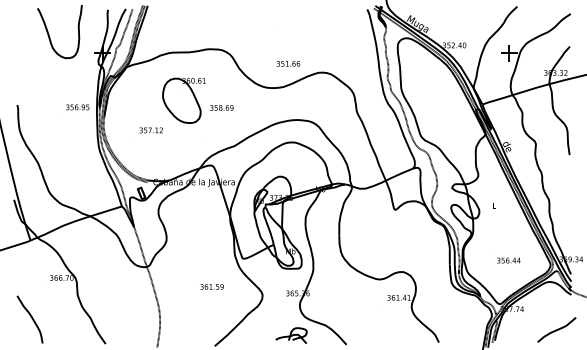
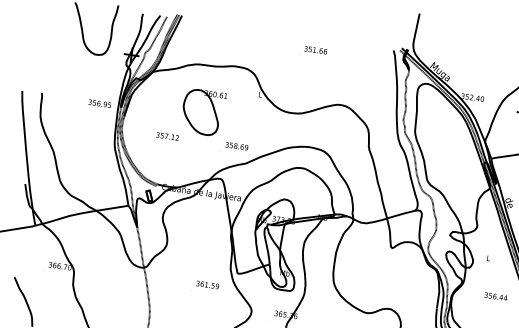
text: (288, 63) -> (315, 49), moved
text: (221, 107) -> (236, 145), moved
text: (508, 260) -> (495, 296), moved
text: (211, 286) -> (207, 284), moved

